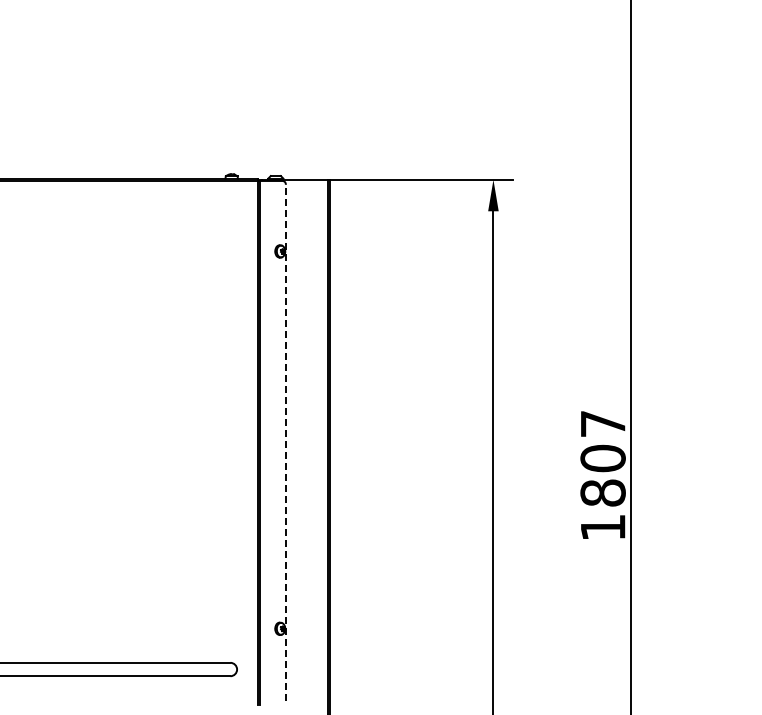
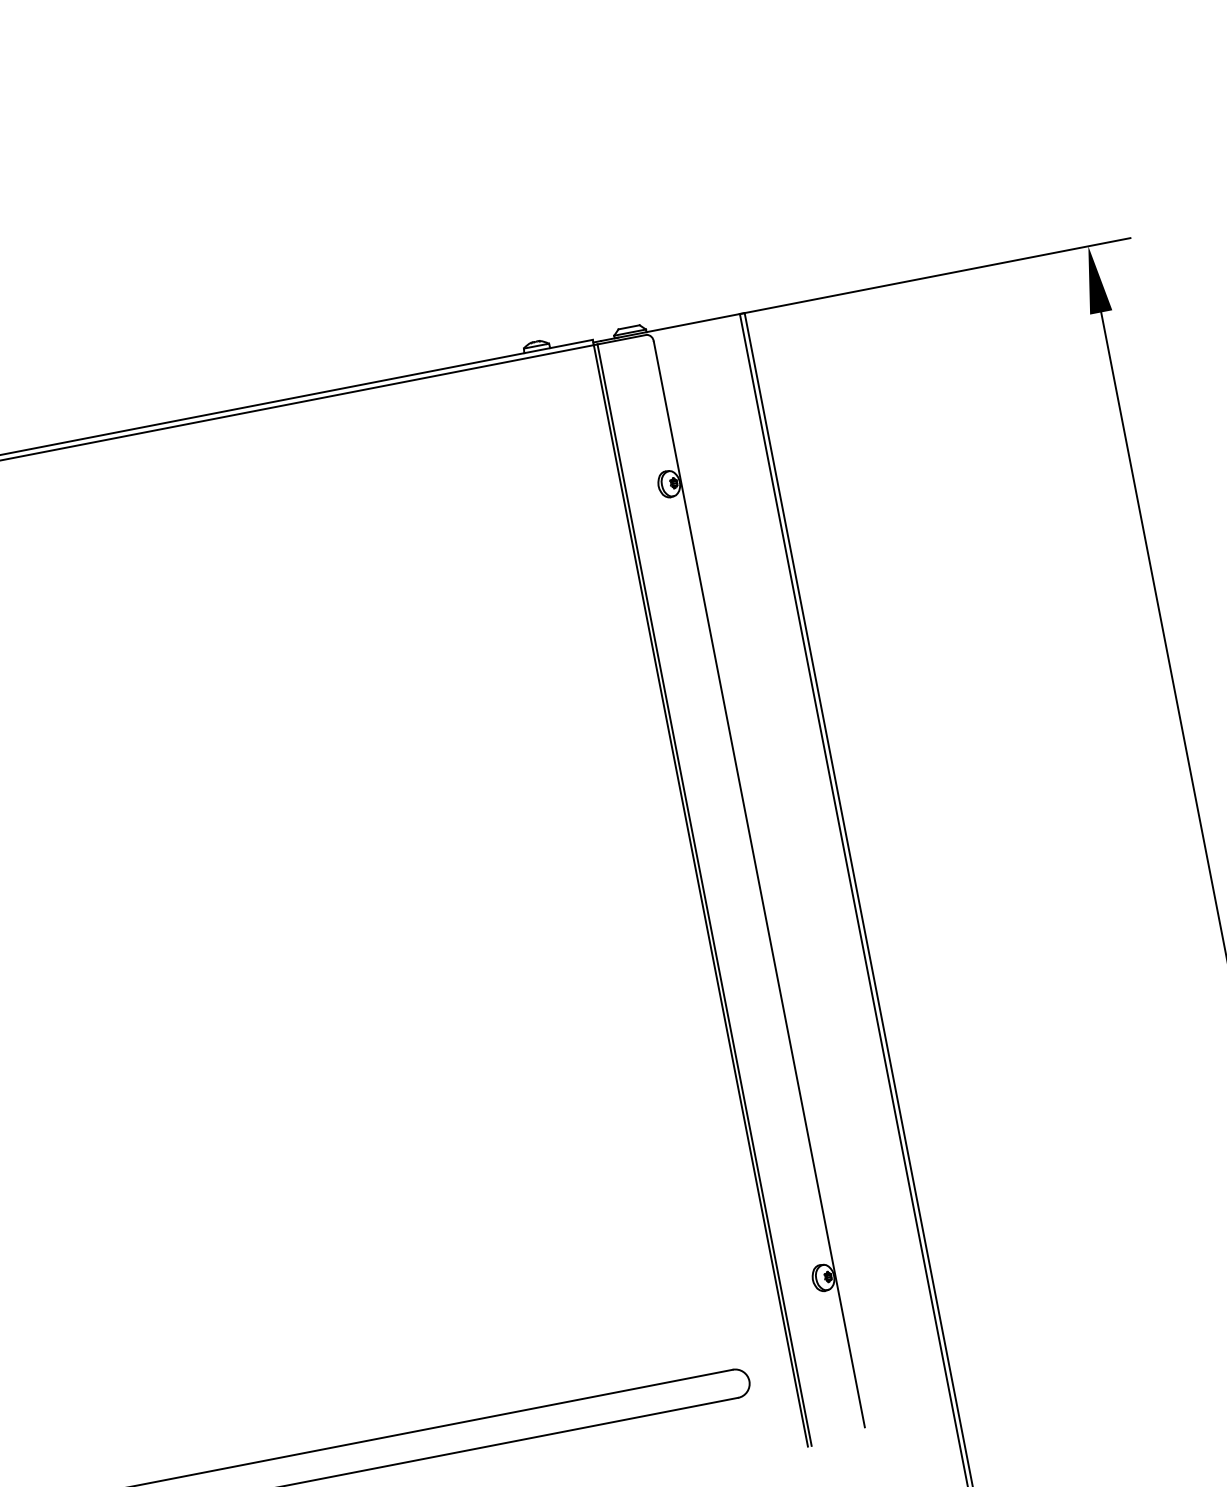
line: (285, 442) -> (758, 883), dashed -> solid

